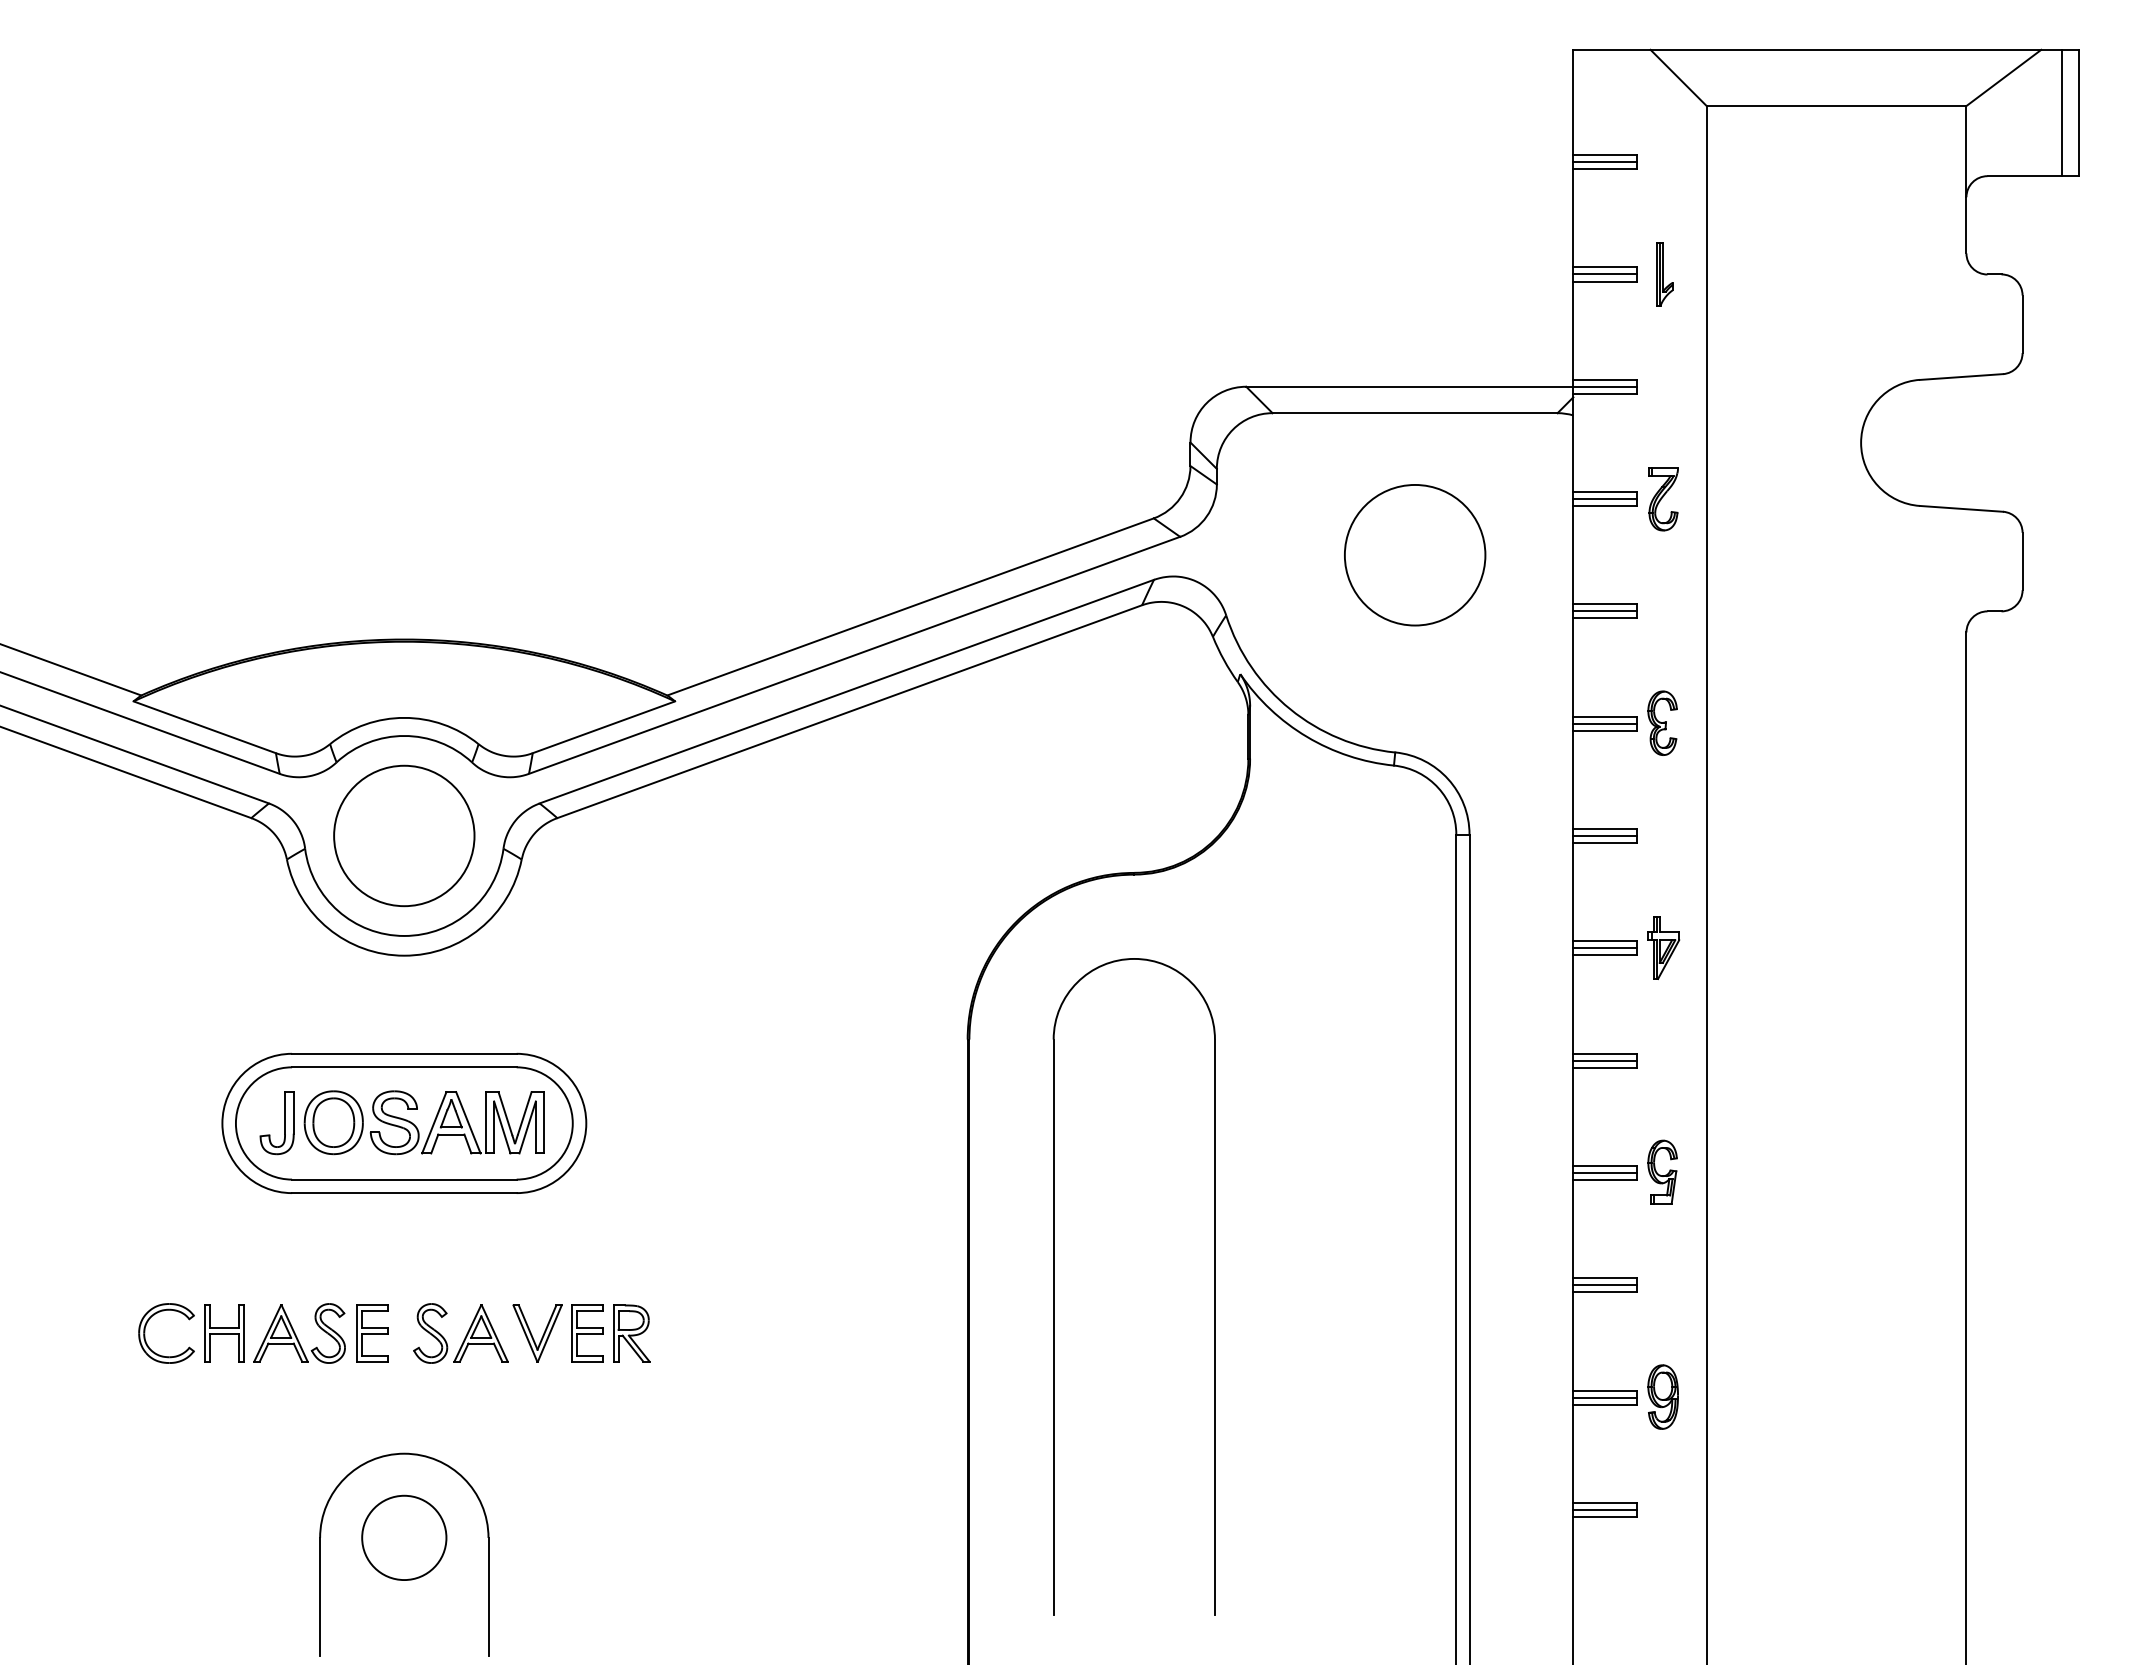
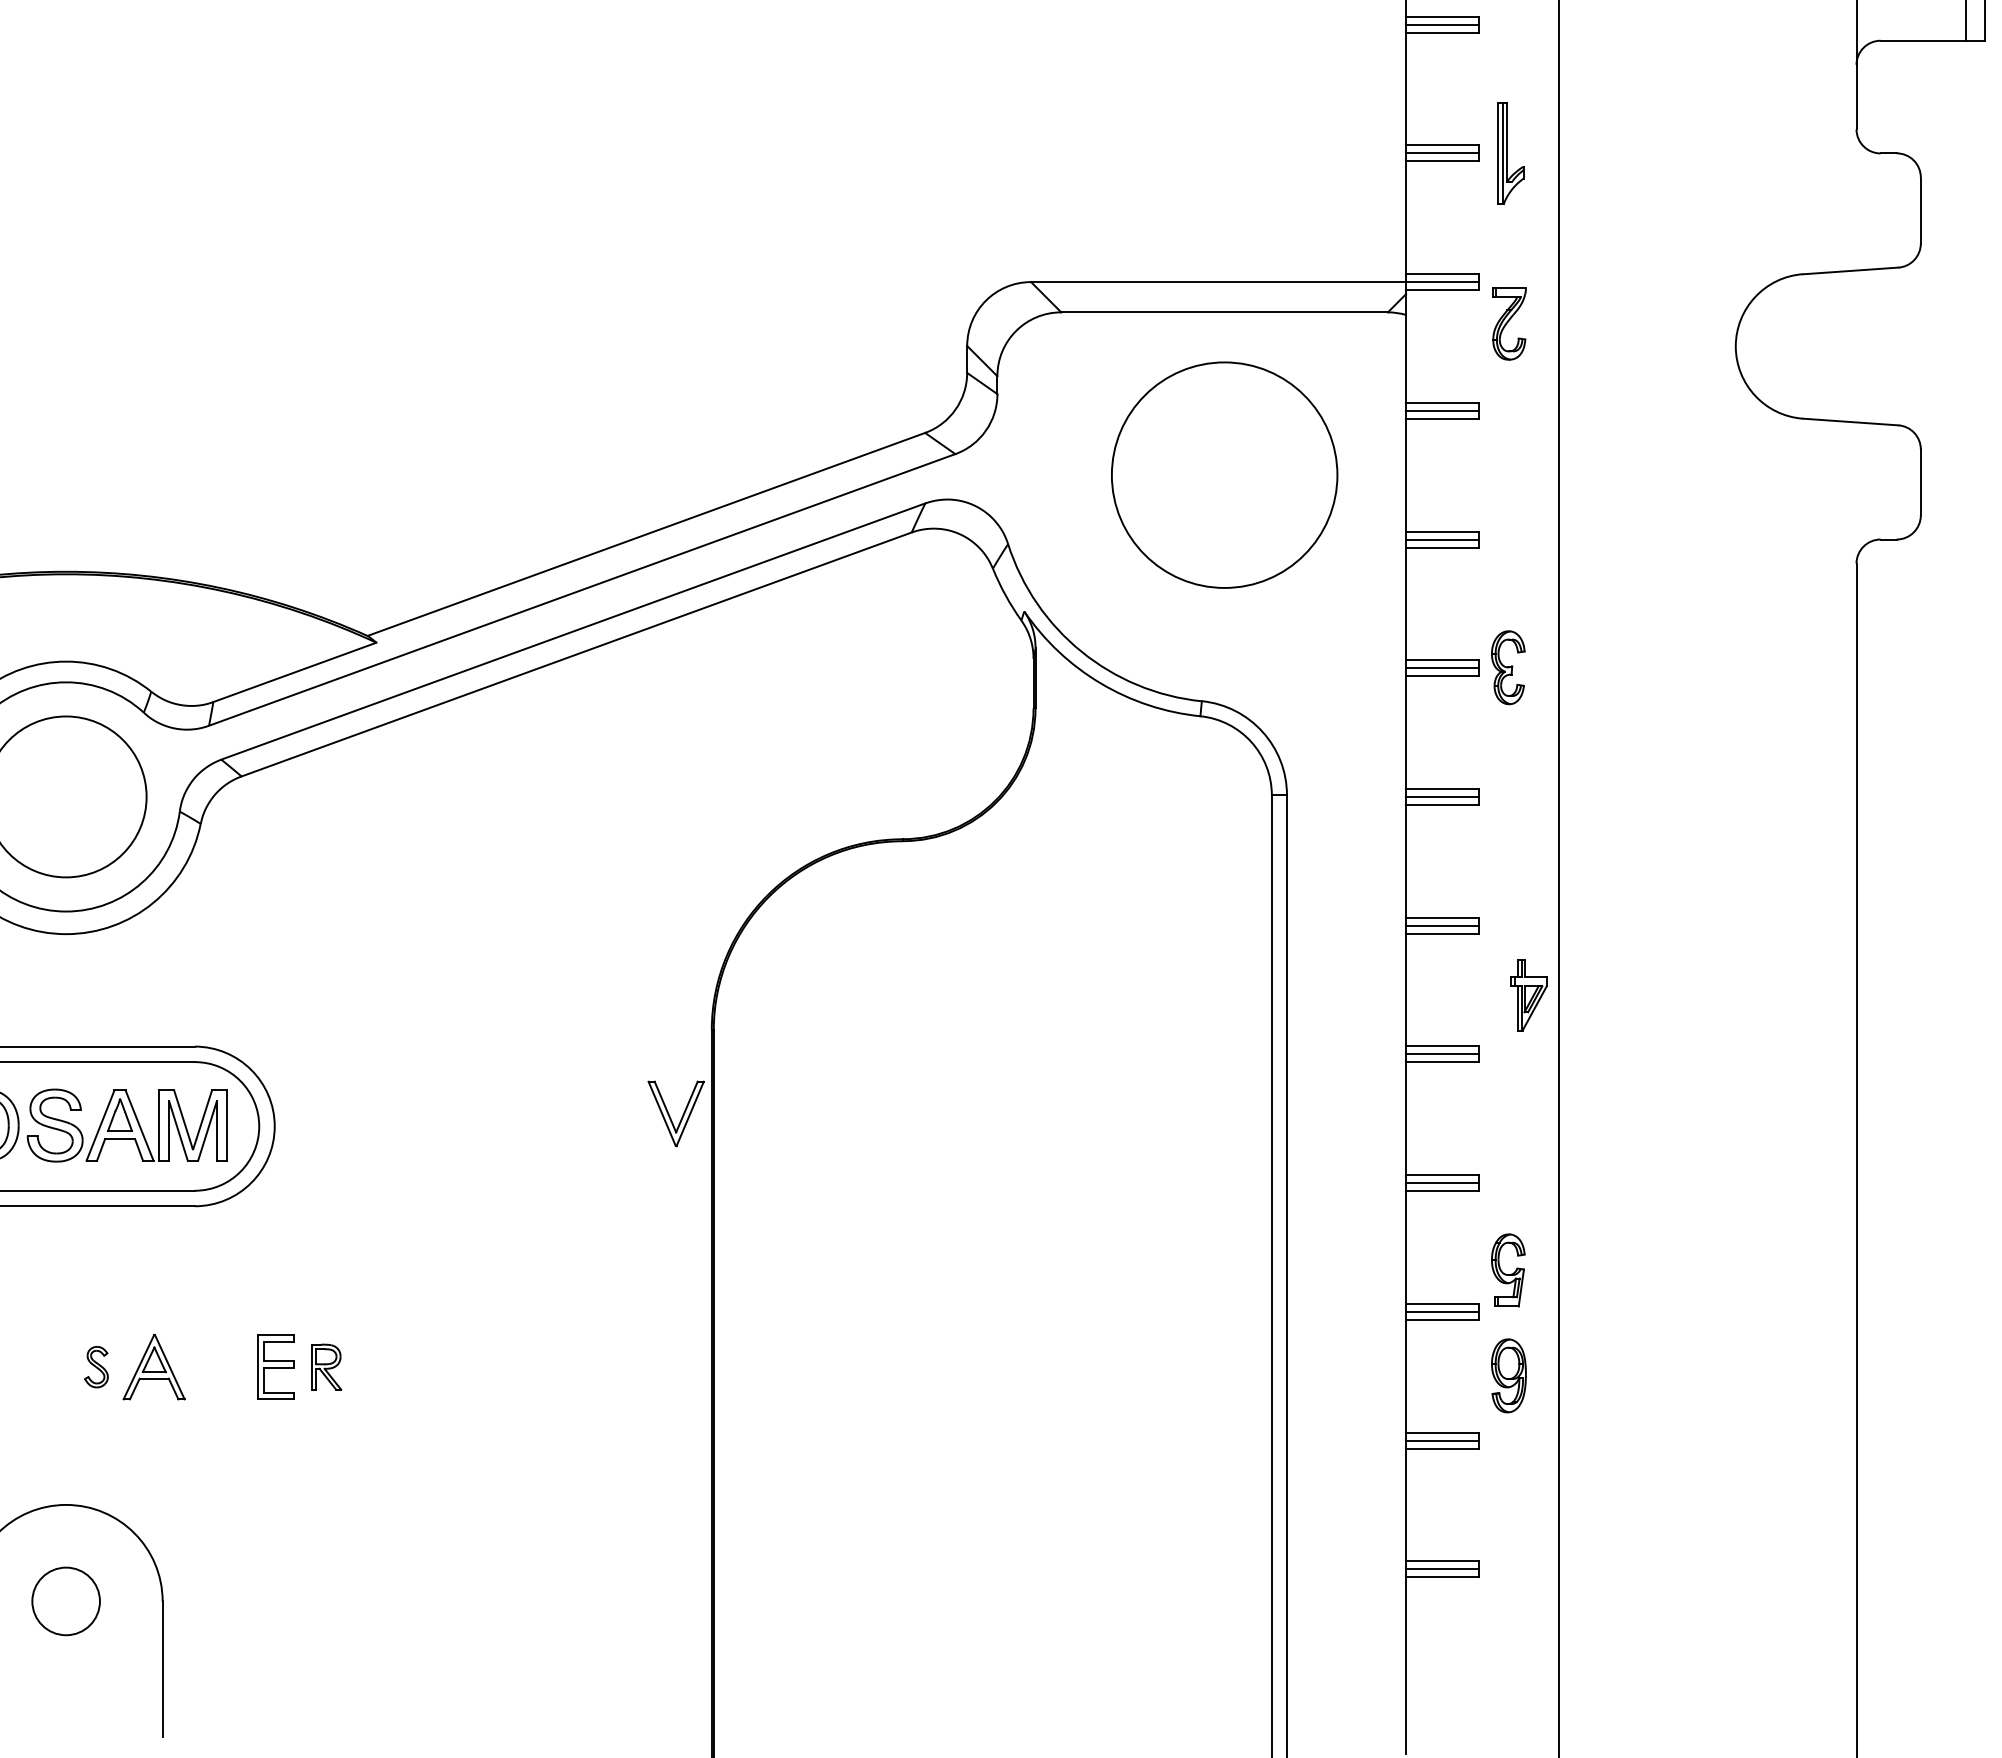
part: (1664, 274) -> (1510, 153), size x1.4
part: (1663, 499) -> (1509, 324), moved
circle: (1414, 554) -> (1223, 474), size x1.4
part: (1663, 947) -> (1528, 994), moved
part: (1662, 1171) -> (1508, 1269), moved
part: (1054, 1286) -> (811, 1313), removed
part: (372, 1333) -> (29, 1367), removed
part: (430, 1333) -> (96, 1367), size x0.6
part: (537, 1333) -> (676, 1113), moved
part: (631, 1333) -> (326, 1367), size x0.7
part: (1662, 1396) -> (1508, 1375), moved
circle: (404, 1537) -> (66, 1600), size x0.7

